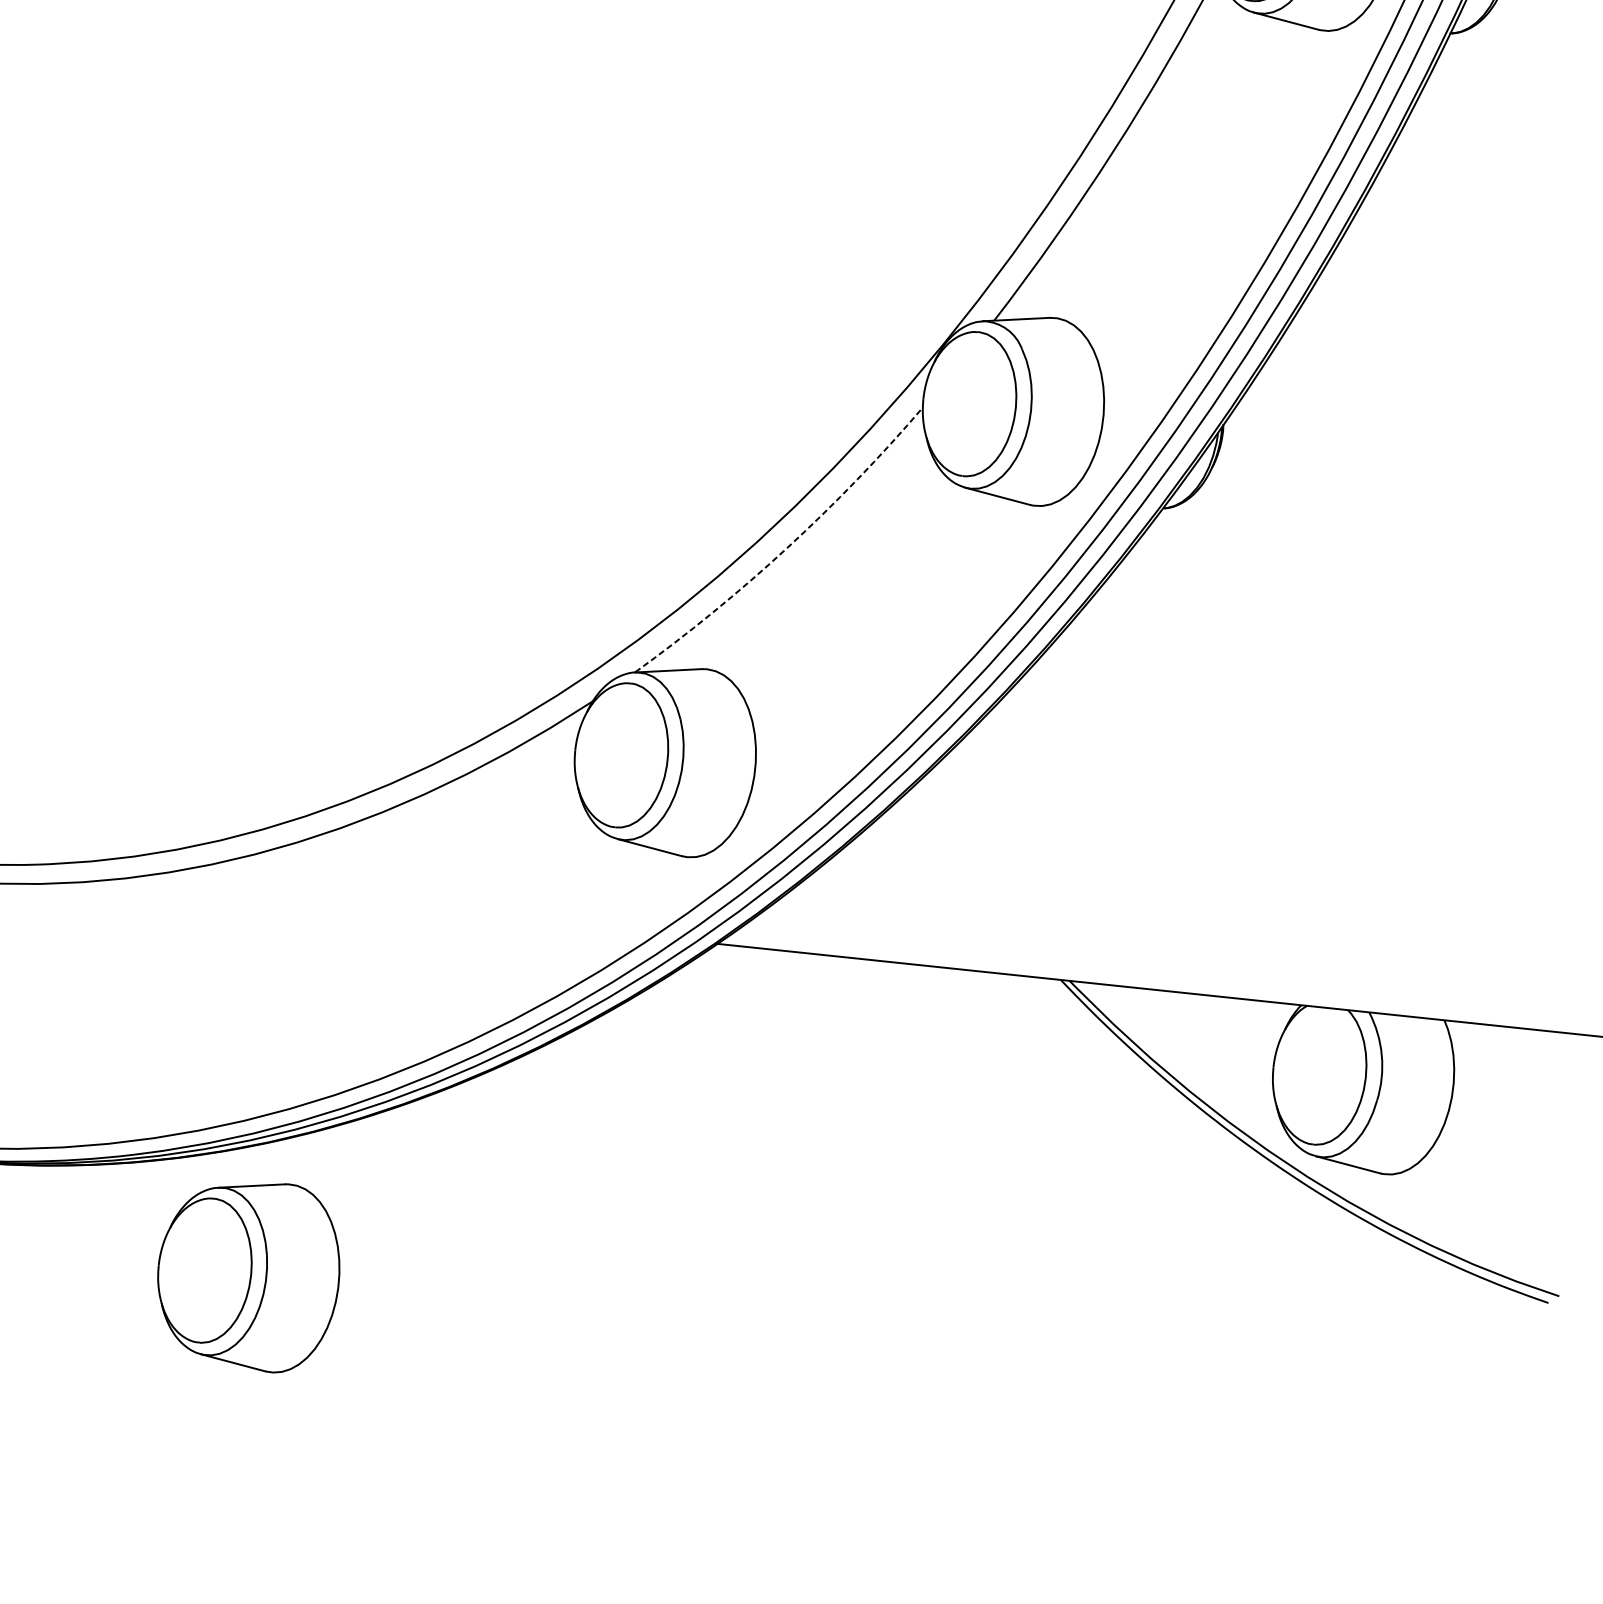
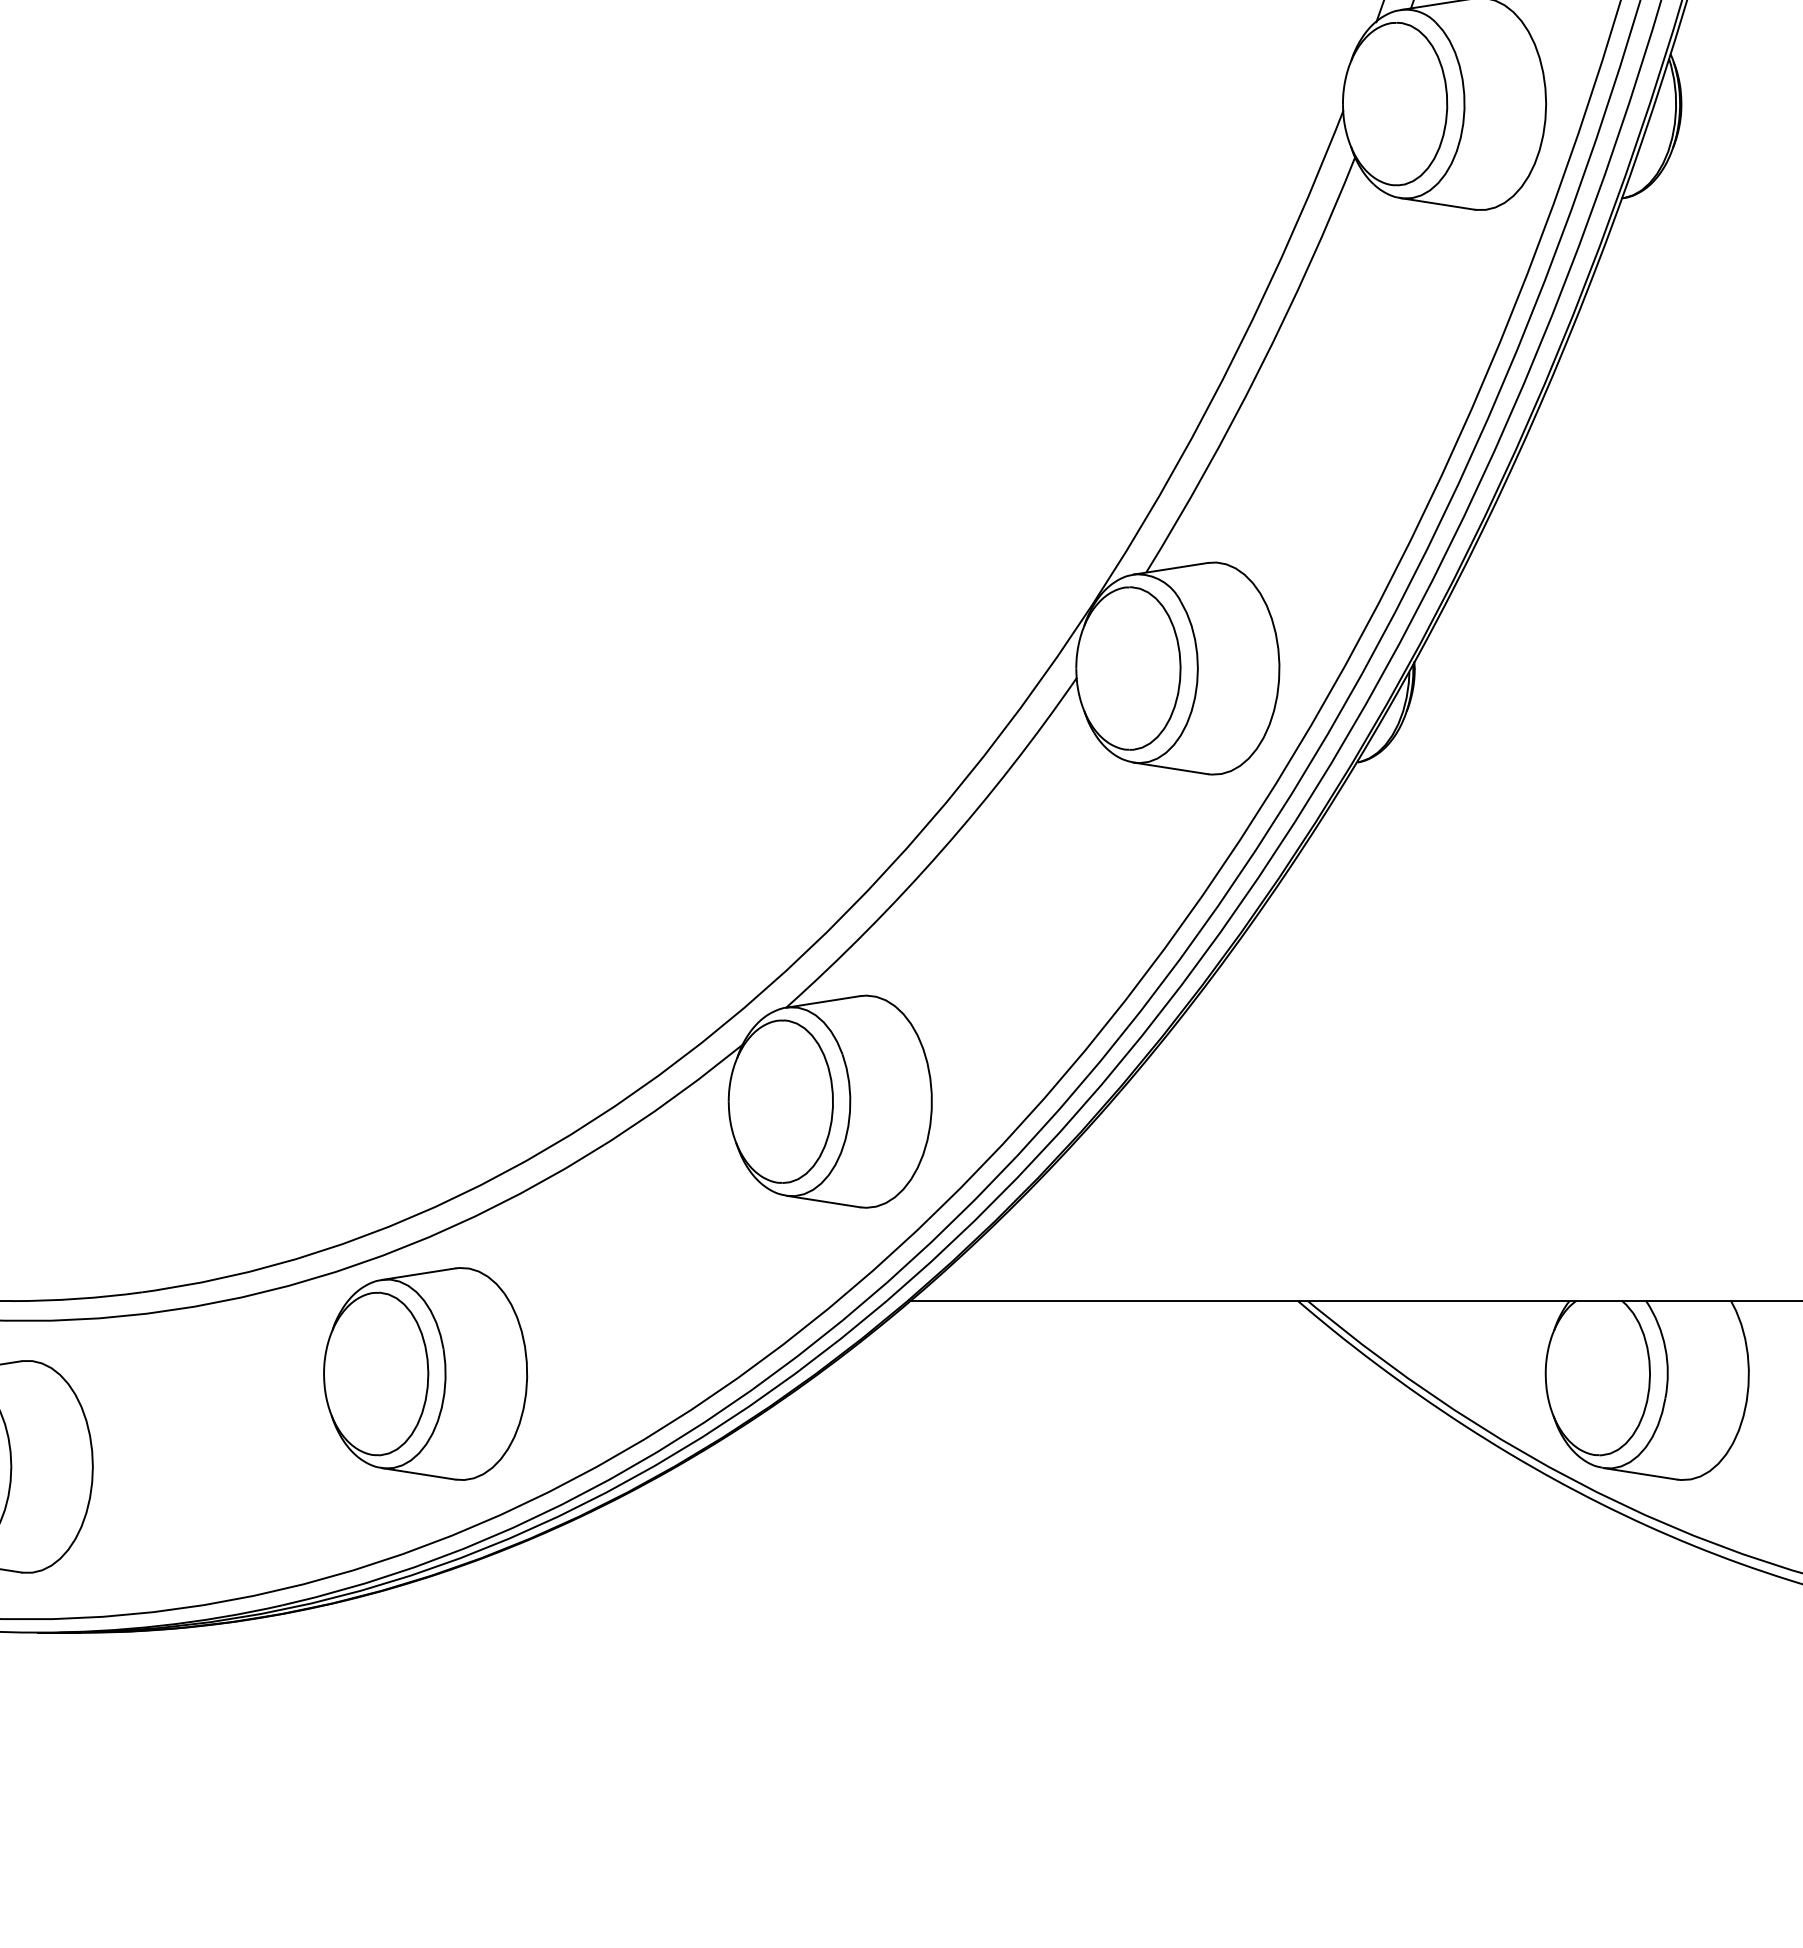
arc: (787, 547) -> (941, 850), dashed -> solid
part: (248, 1274) -> (425, 1373), moved

